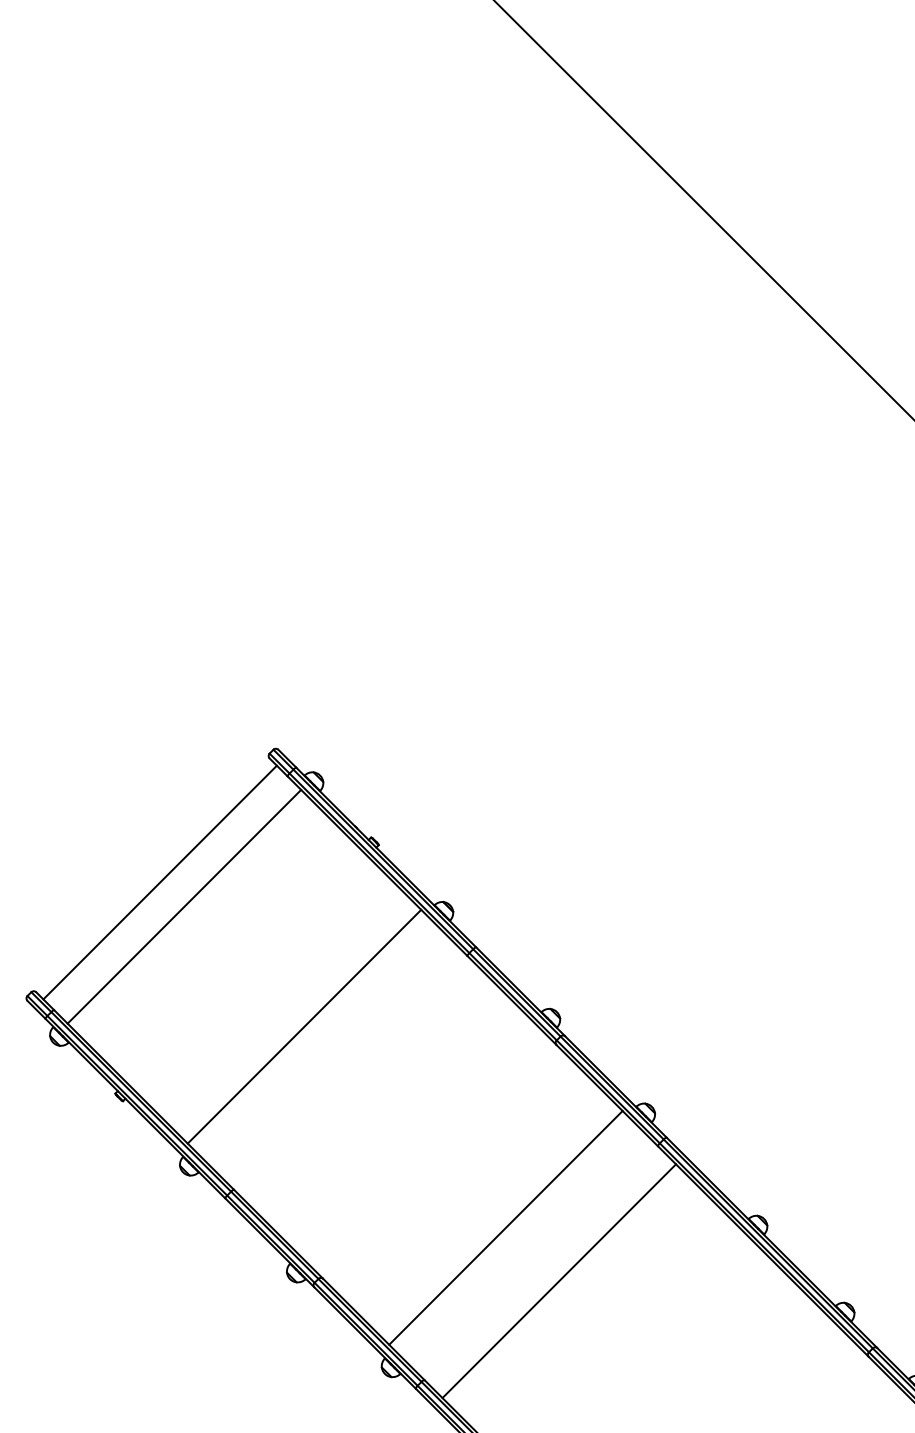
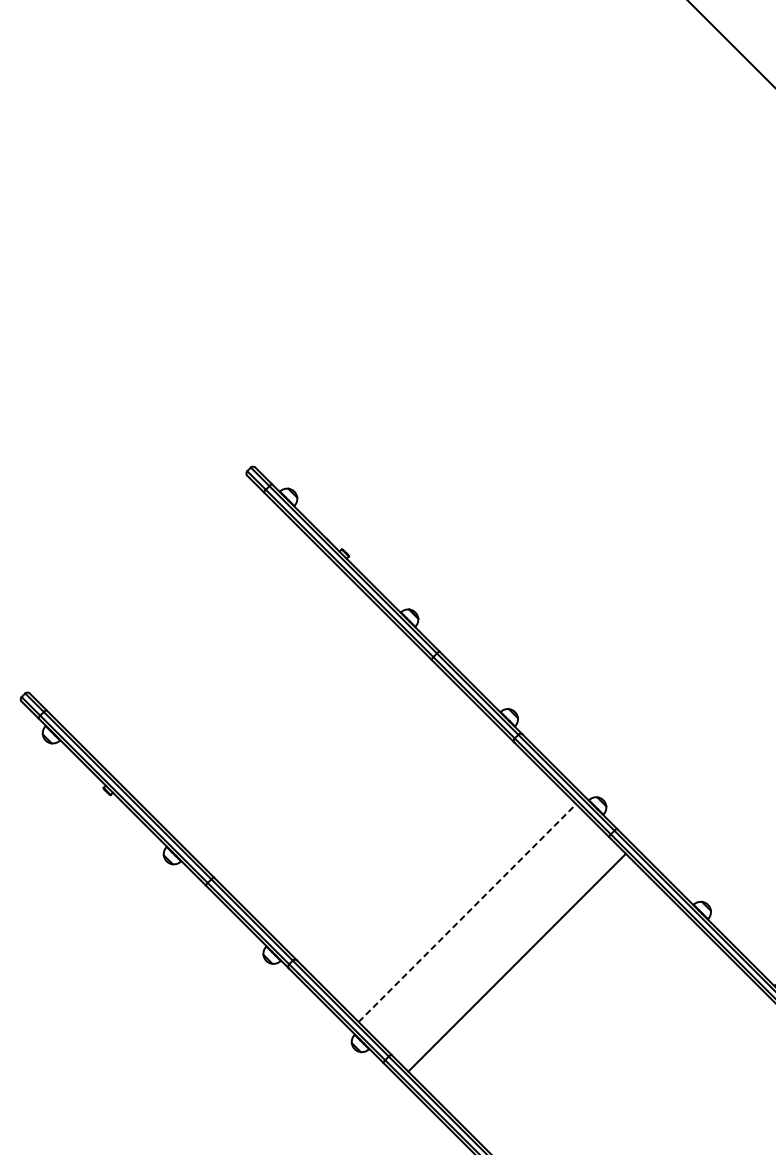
line: (159, 882) -> (144, 591), removed
line: (184, 906) -> (167, 613), removed
line: (304, 1026) -> (279, 725), removed
line: (506, 1227) -> (467, 912), solid -> dashed

